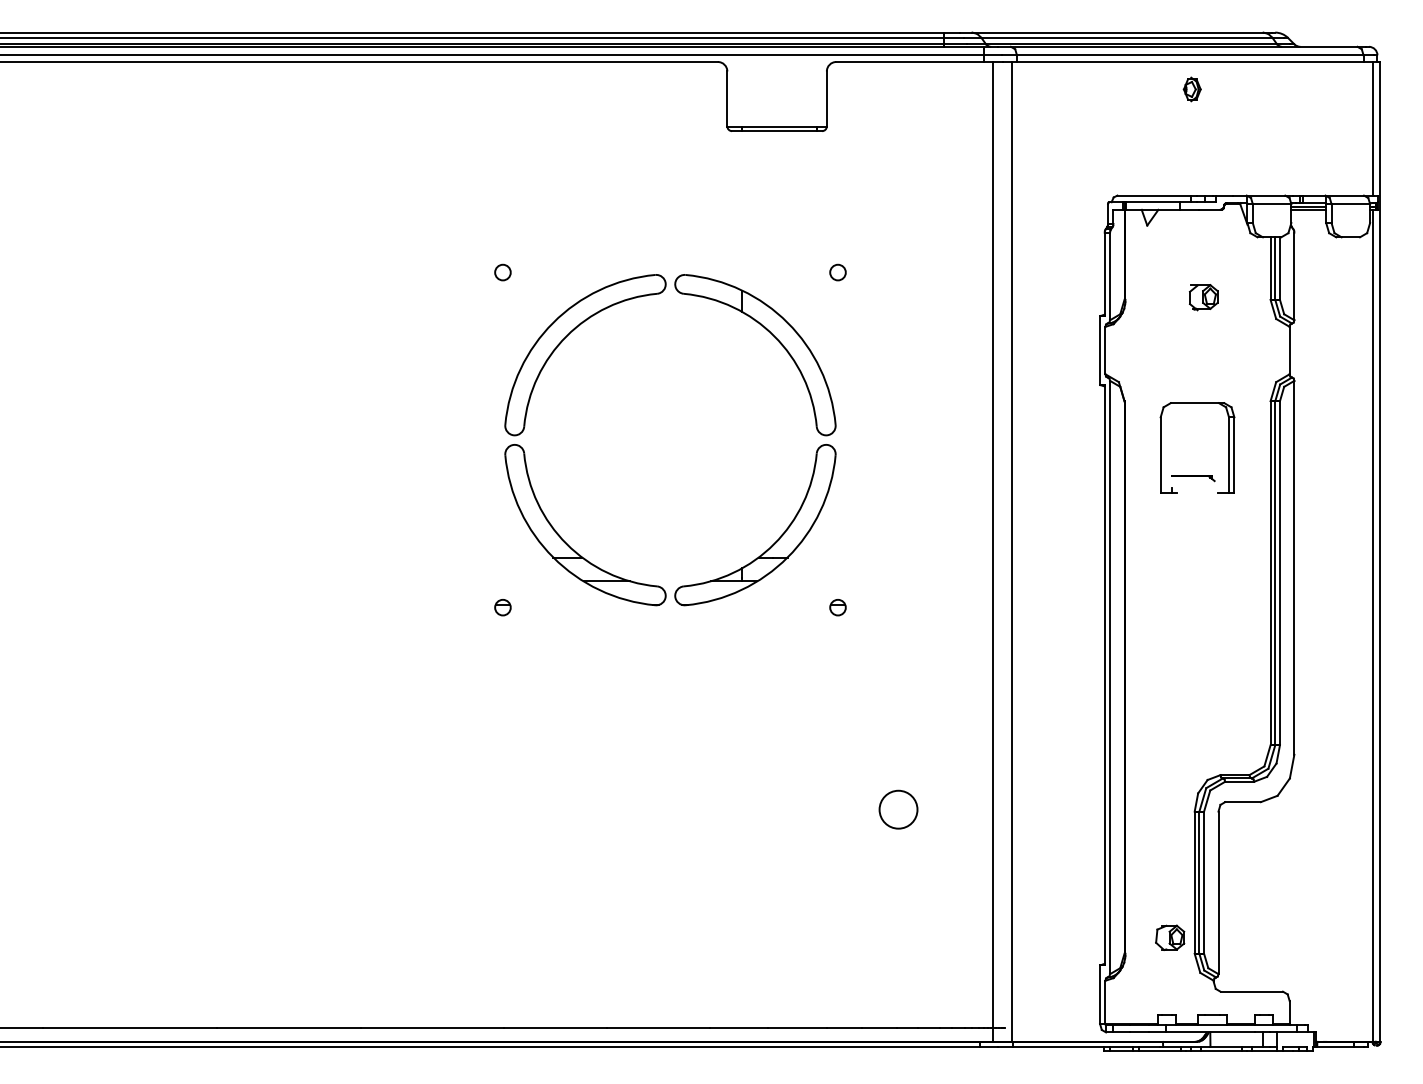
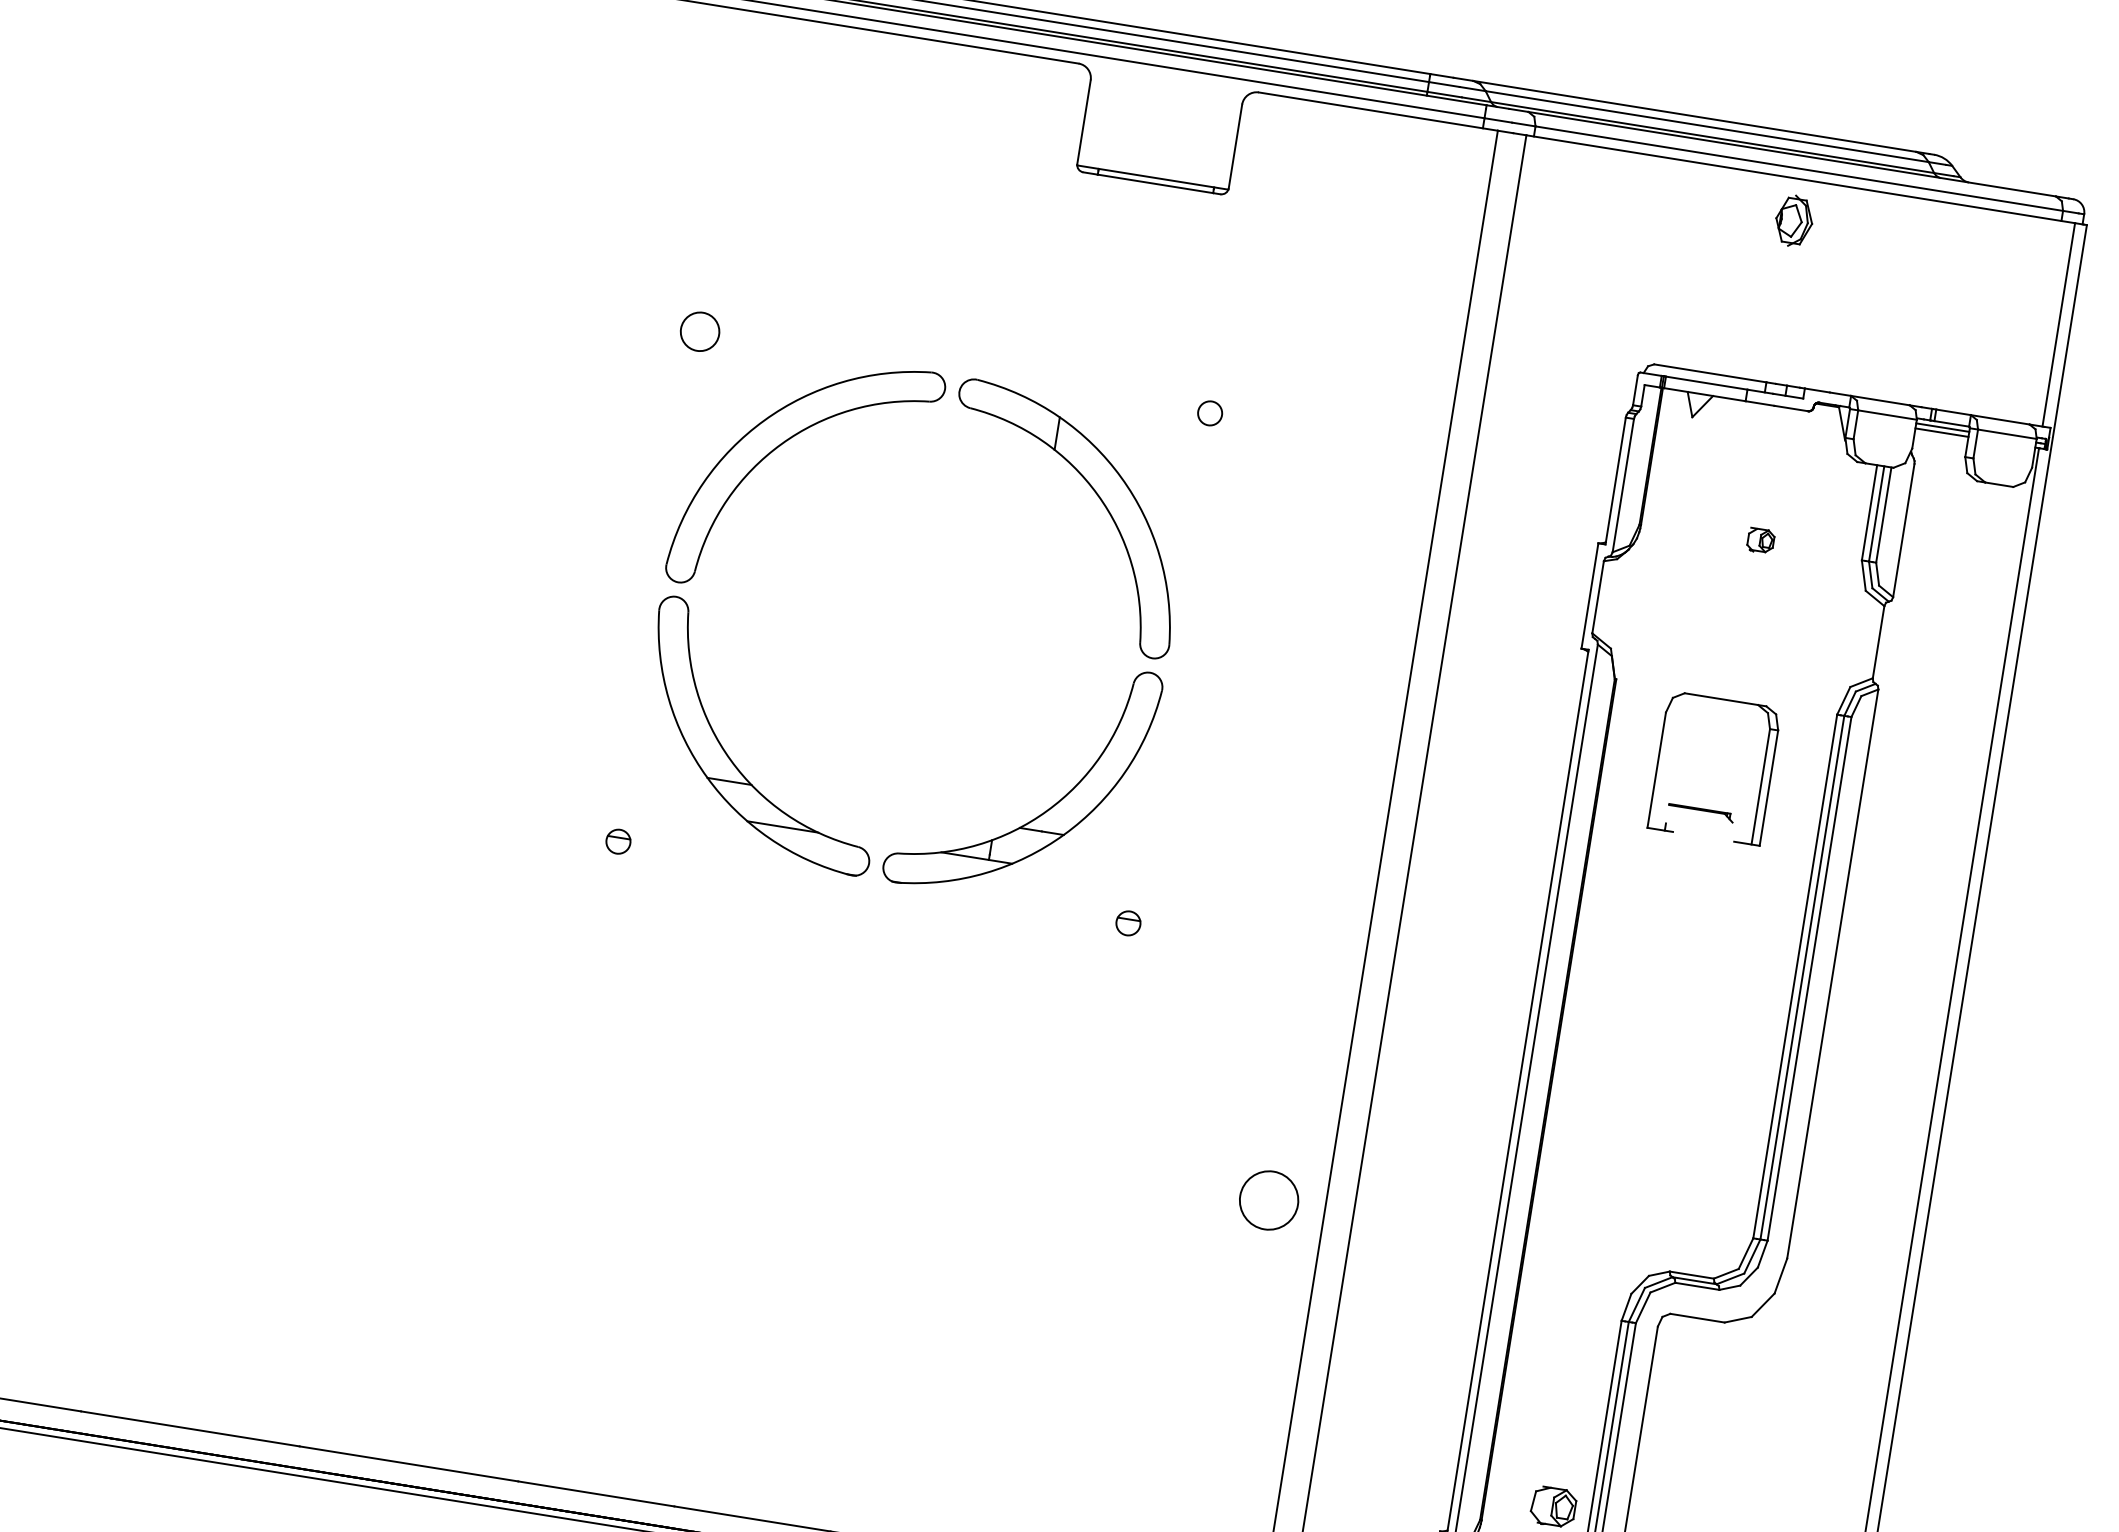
part: (1191, 89) -> (1792, 220), size x1.4
circle: (502, 272) -> (699, 331), size x1.6
part: (1203, 297) -> (1760, 540), size x0.6
circle: (898, 809) -> (1269, 1200), moved

